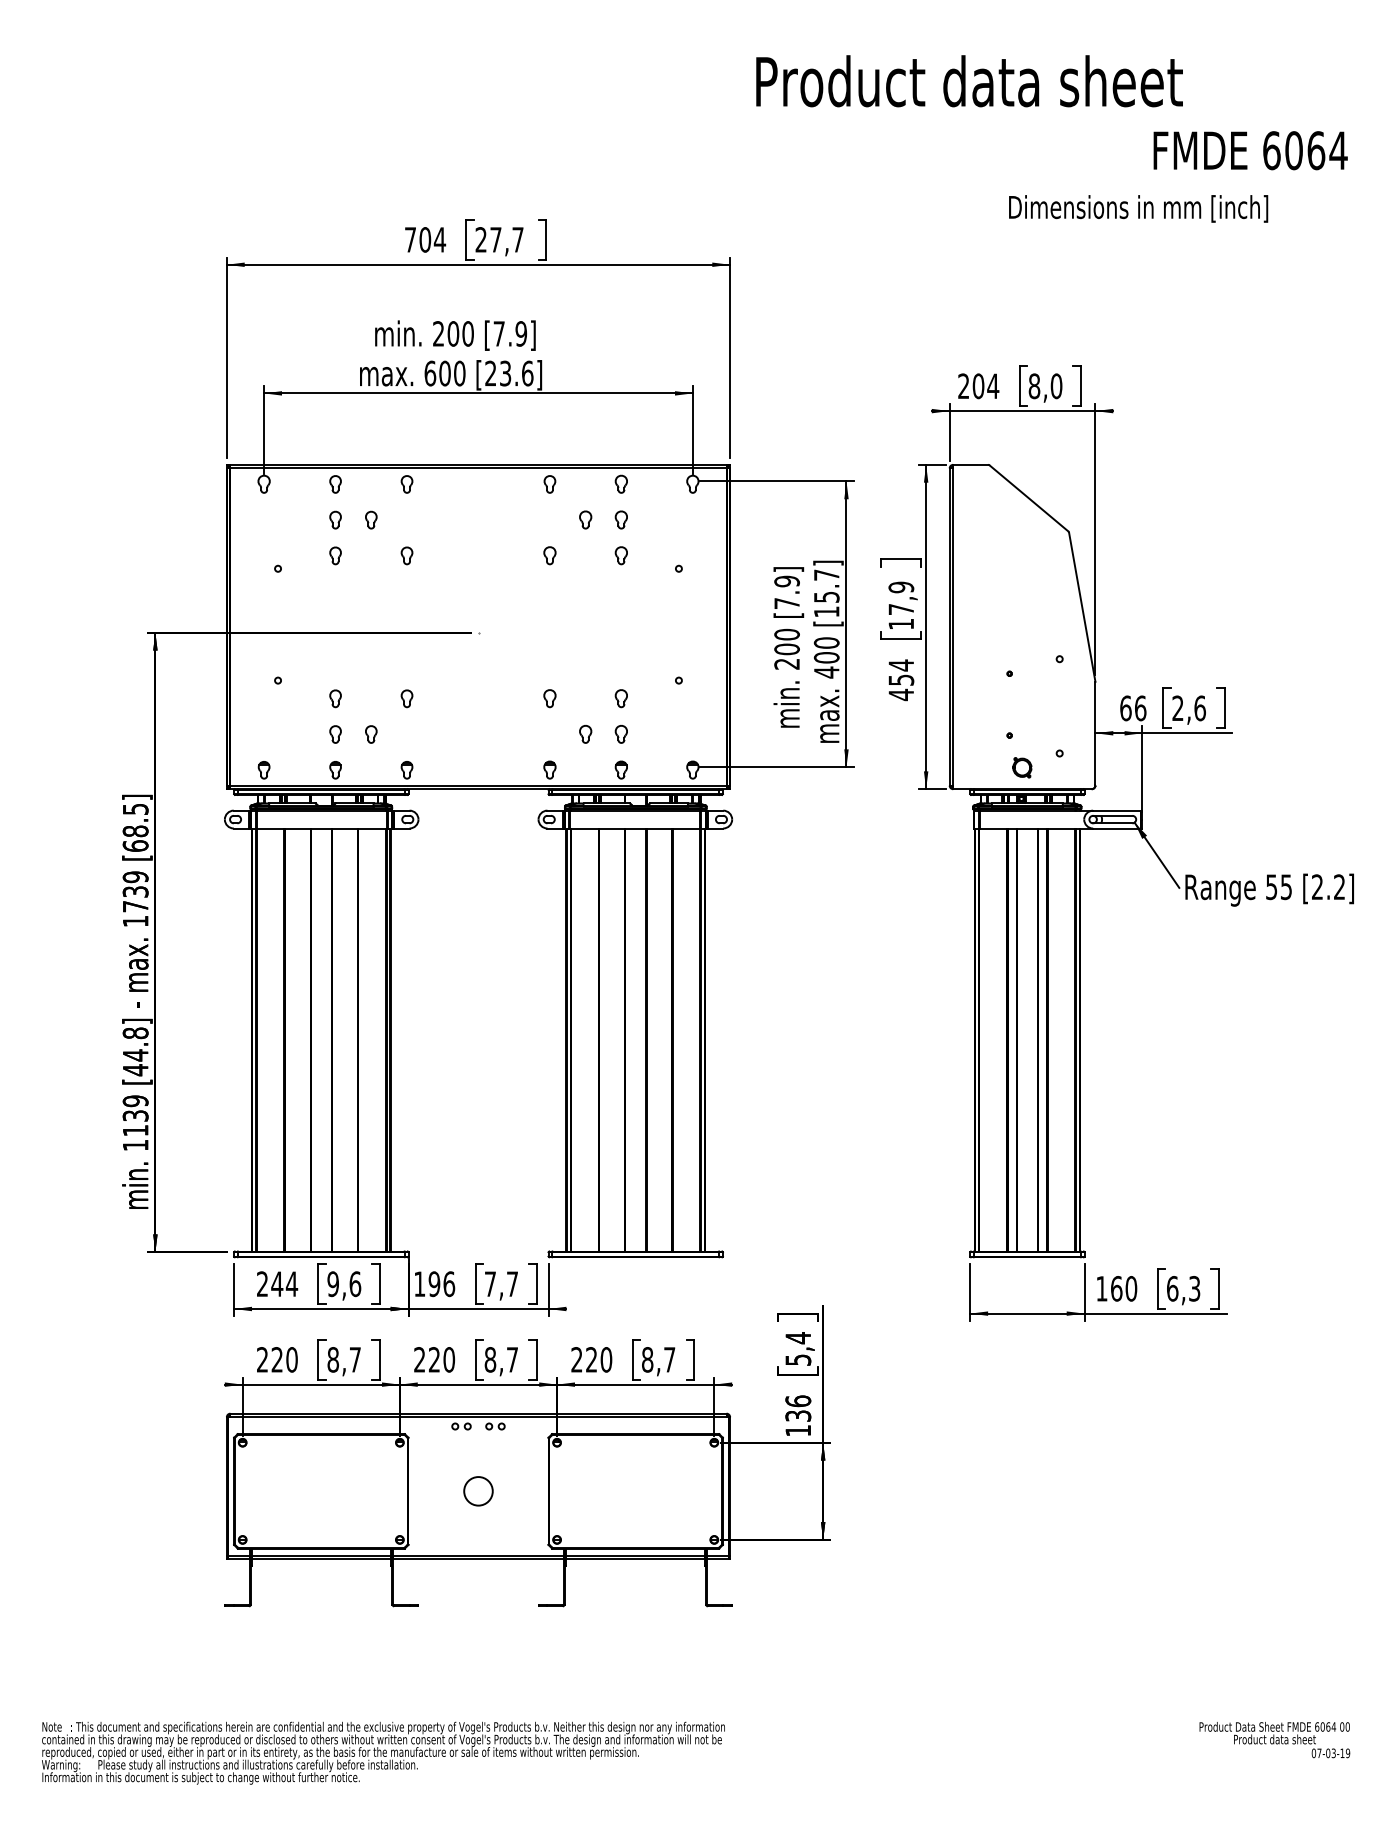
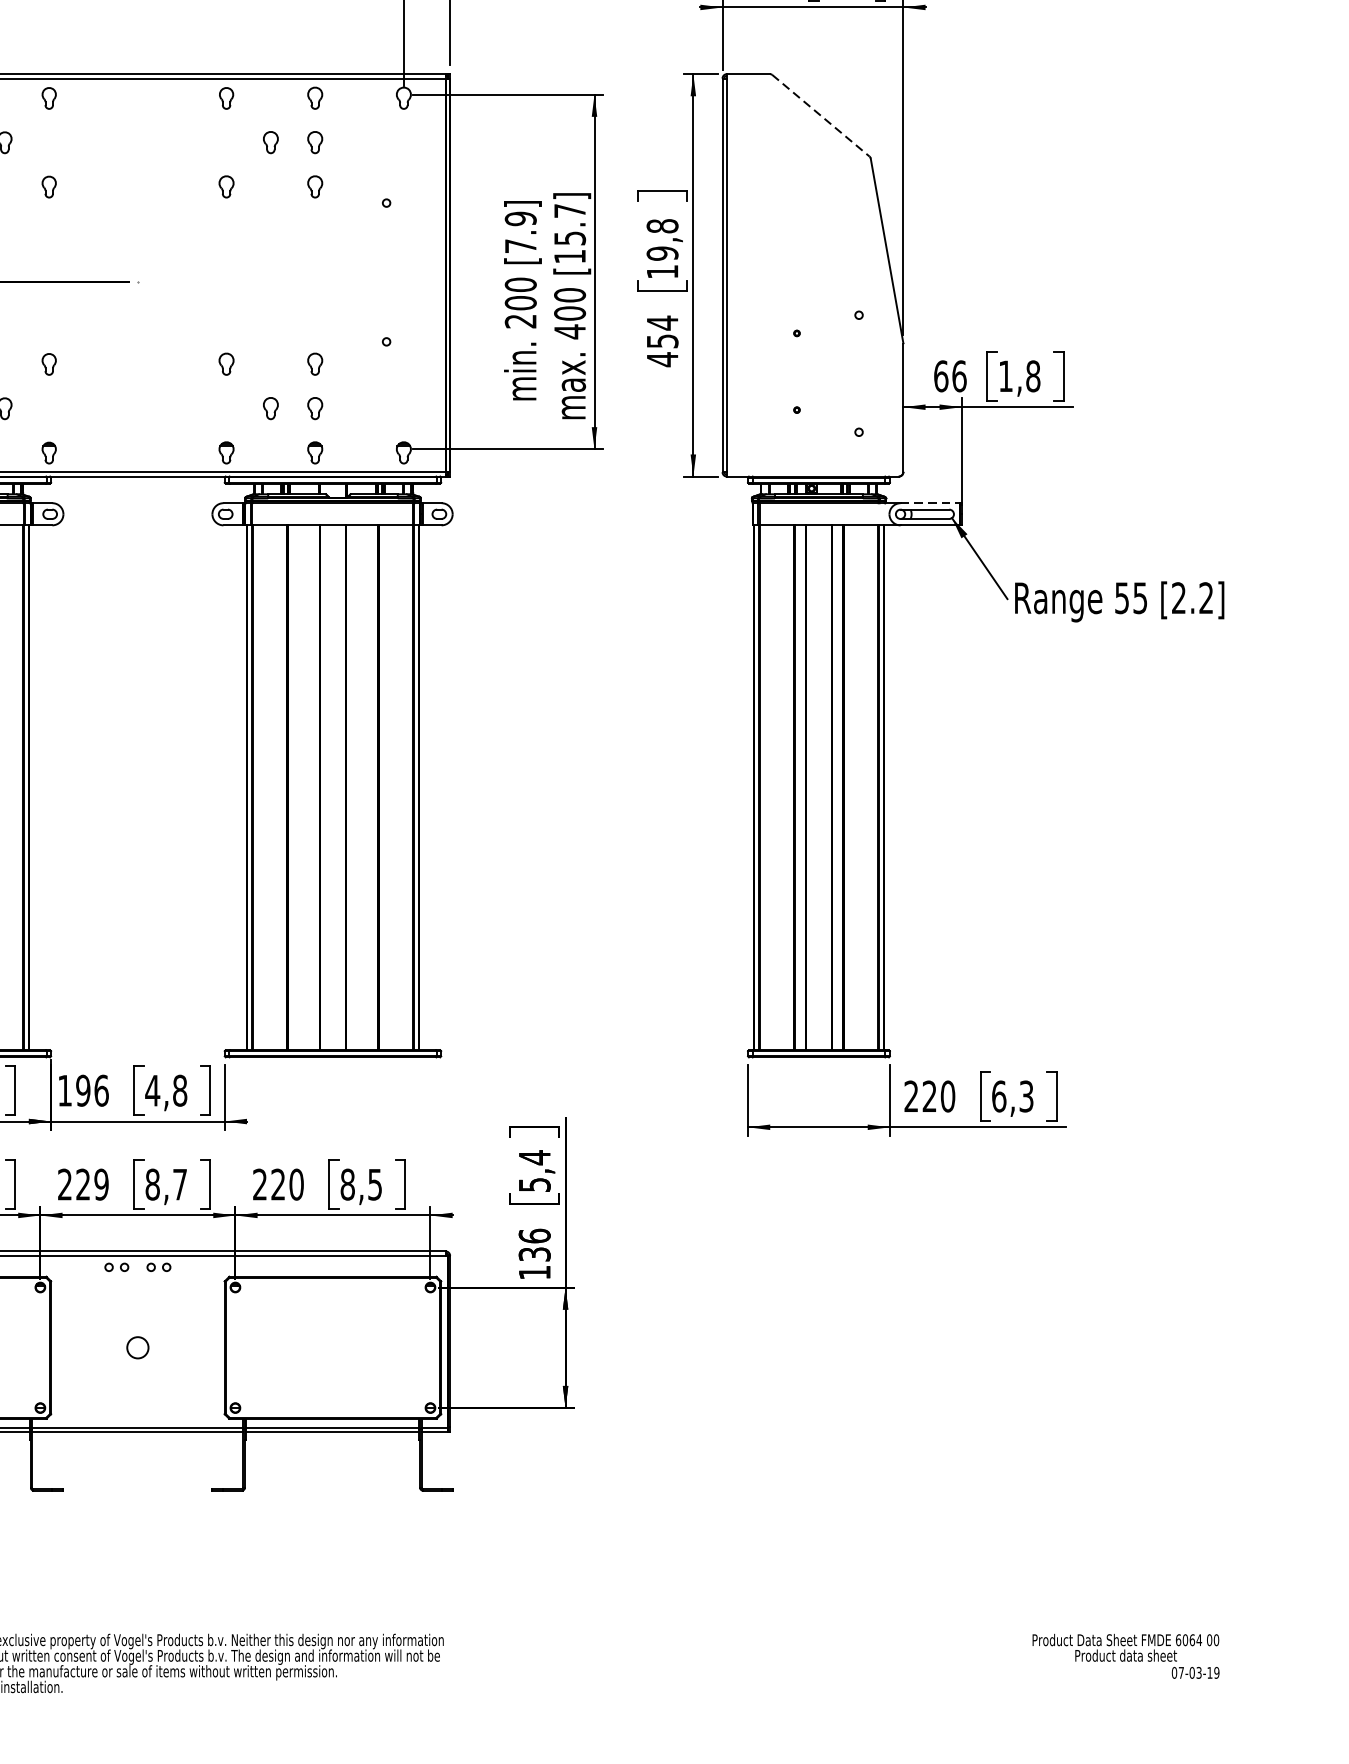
line: (1029, 498) -> (821, 115), solid -> dashed
text: (901, 598) -> (662, 239), 17,9 -> 19,8
text: (1188, 708) -> (1018, 376), 2,6 -> 1,8
part: (1022, 767) -> (812, 449), removed
line: (1116, 810) -> (929, 503), solid -> dashed
text: (501, 1284) -> (166, 1091), 7,7 -> 4,8
text: (1109, 1288) -> (920, 1096), 160 -> 220
text: (449, 1359) -> (101, 1184), 220 -> 229
text: (669, 1359) -> (374, 1184), 8,7 -> 8,5
circle: (478, 1491) -> (137, 1348), size x0.6

